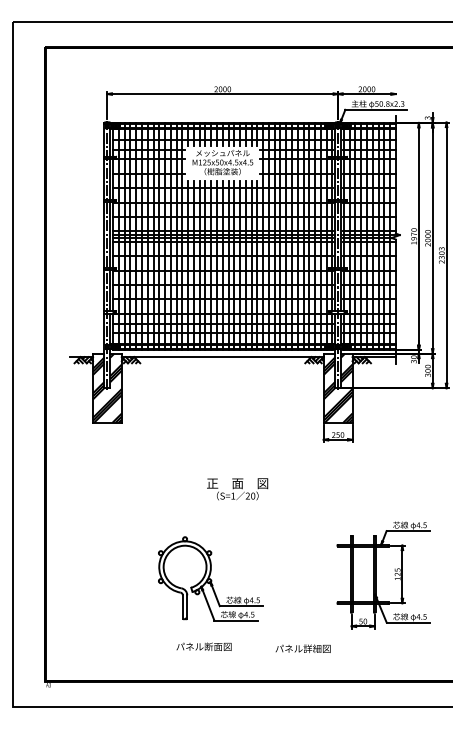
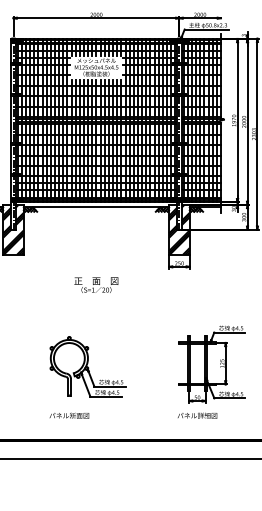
text: (237, 489) -> (96, 285), moved
text: (203, 646) -> (68, 415), moved
text: (302, 648) -> (196, 415), moved

